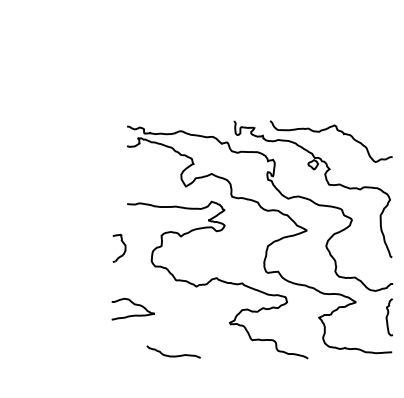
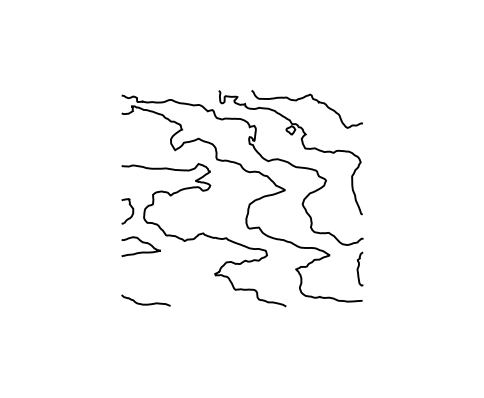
part: (119, 248) -> (127, 211), moved
curve: (134, 305) -> (142, 243), moved
curve: (173, 355) -> (145, 303), moved

